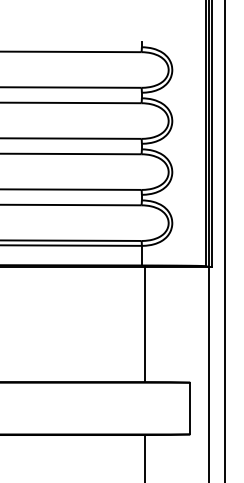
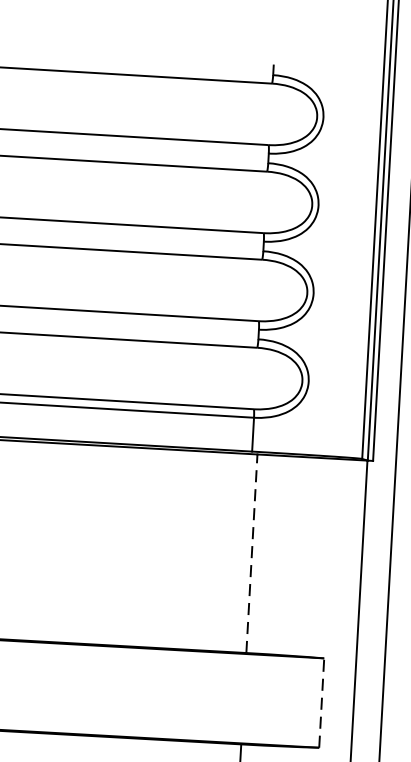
line: (145, 324) -> (252, 553), solid -> dashed
line: (190, 408) -> (322, 702), solid -> dashed

